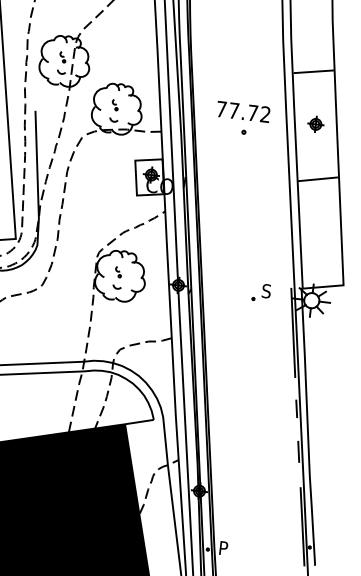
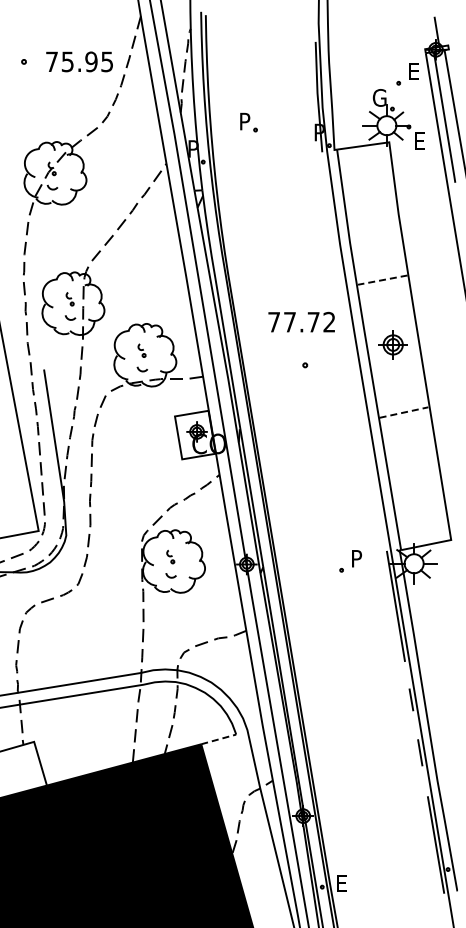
line: (313, 72) -> (382, 280), solid -> dashed
text: (243, 111) -> (301, 321), moved
part: (315, 123) -> (392, 344), size x1.4
line: (317, 179) -> (403, 412), solid -> dashed
text: (266, 291) -> (356, 558), S -> P
line: (140, 422) -> (219, 739), solid -> dashed
text: (223, 547) -> (341, 882), P -> E

